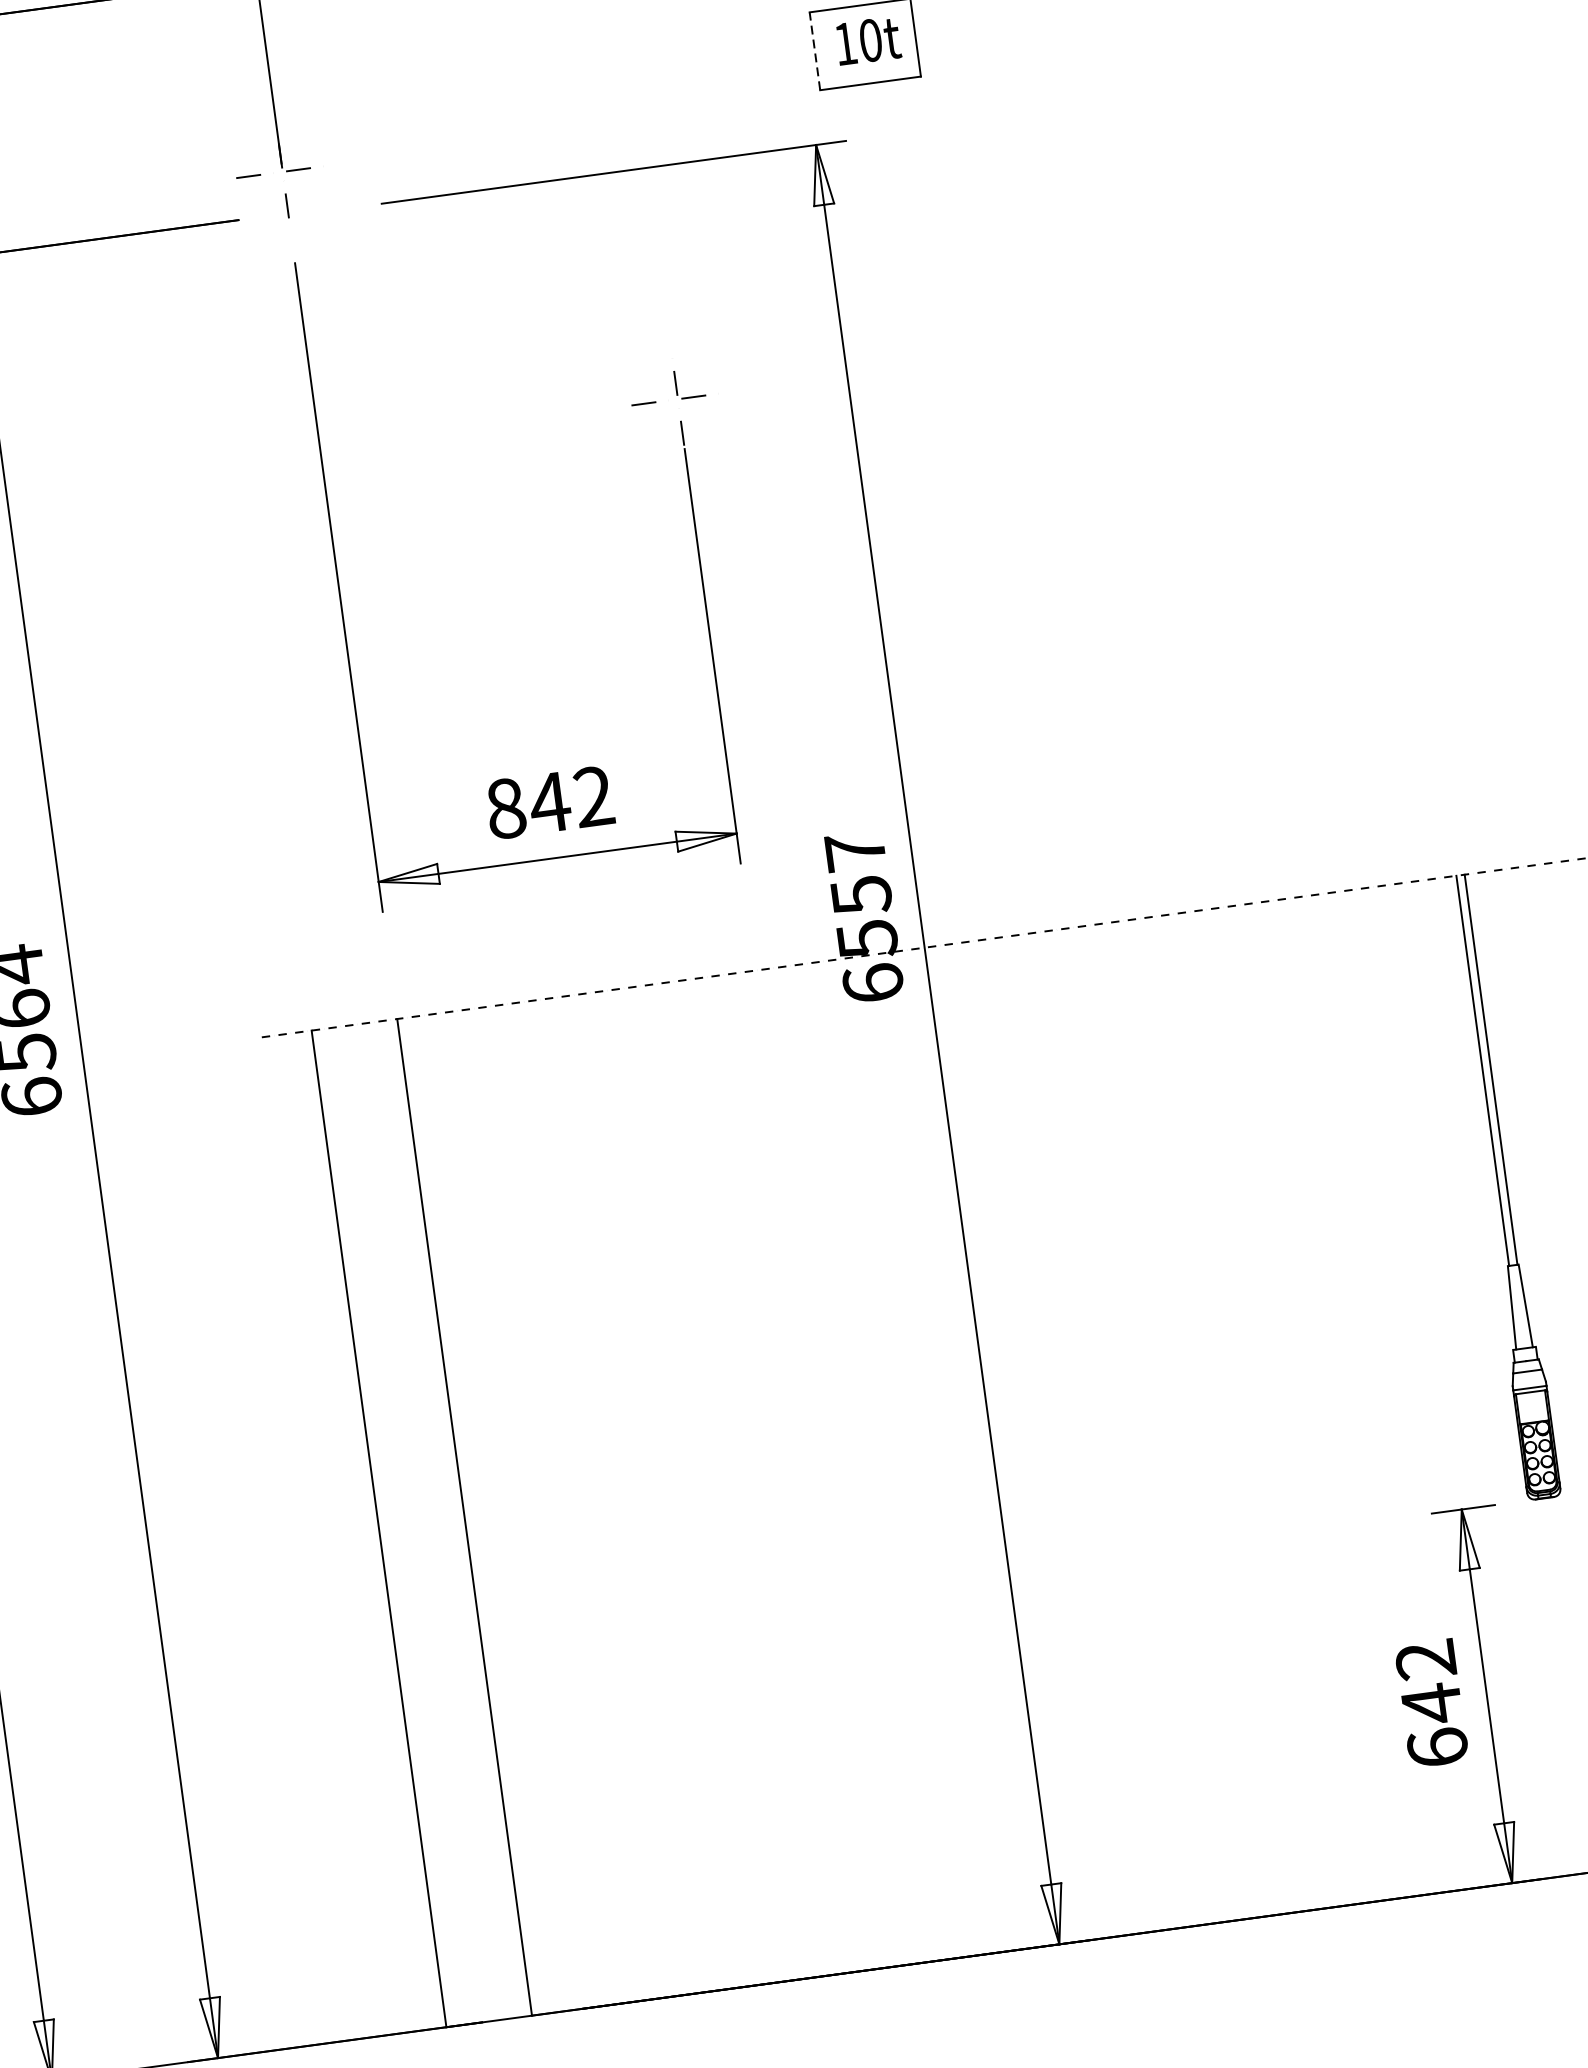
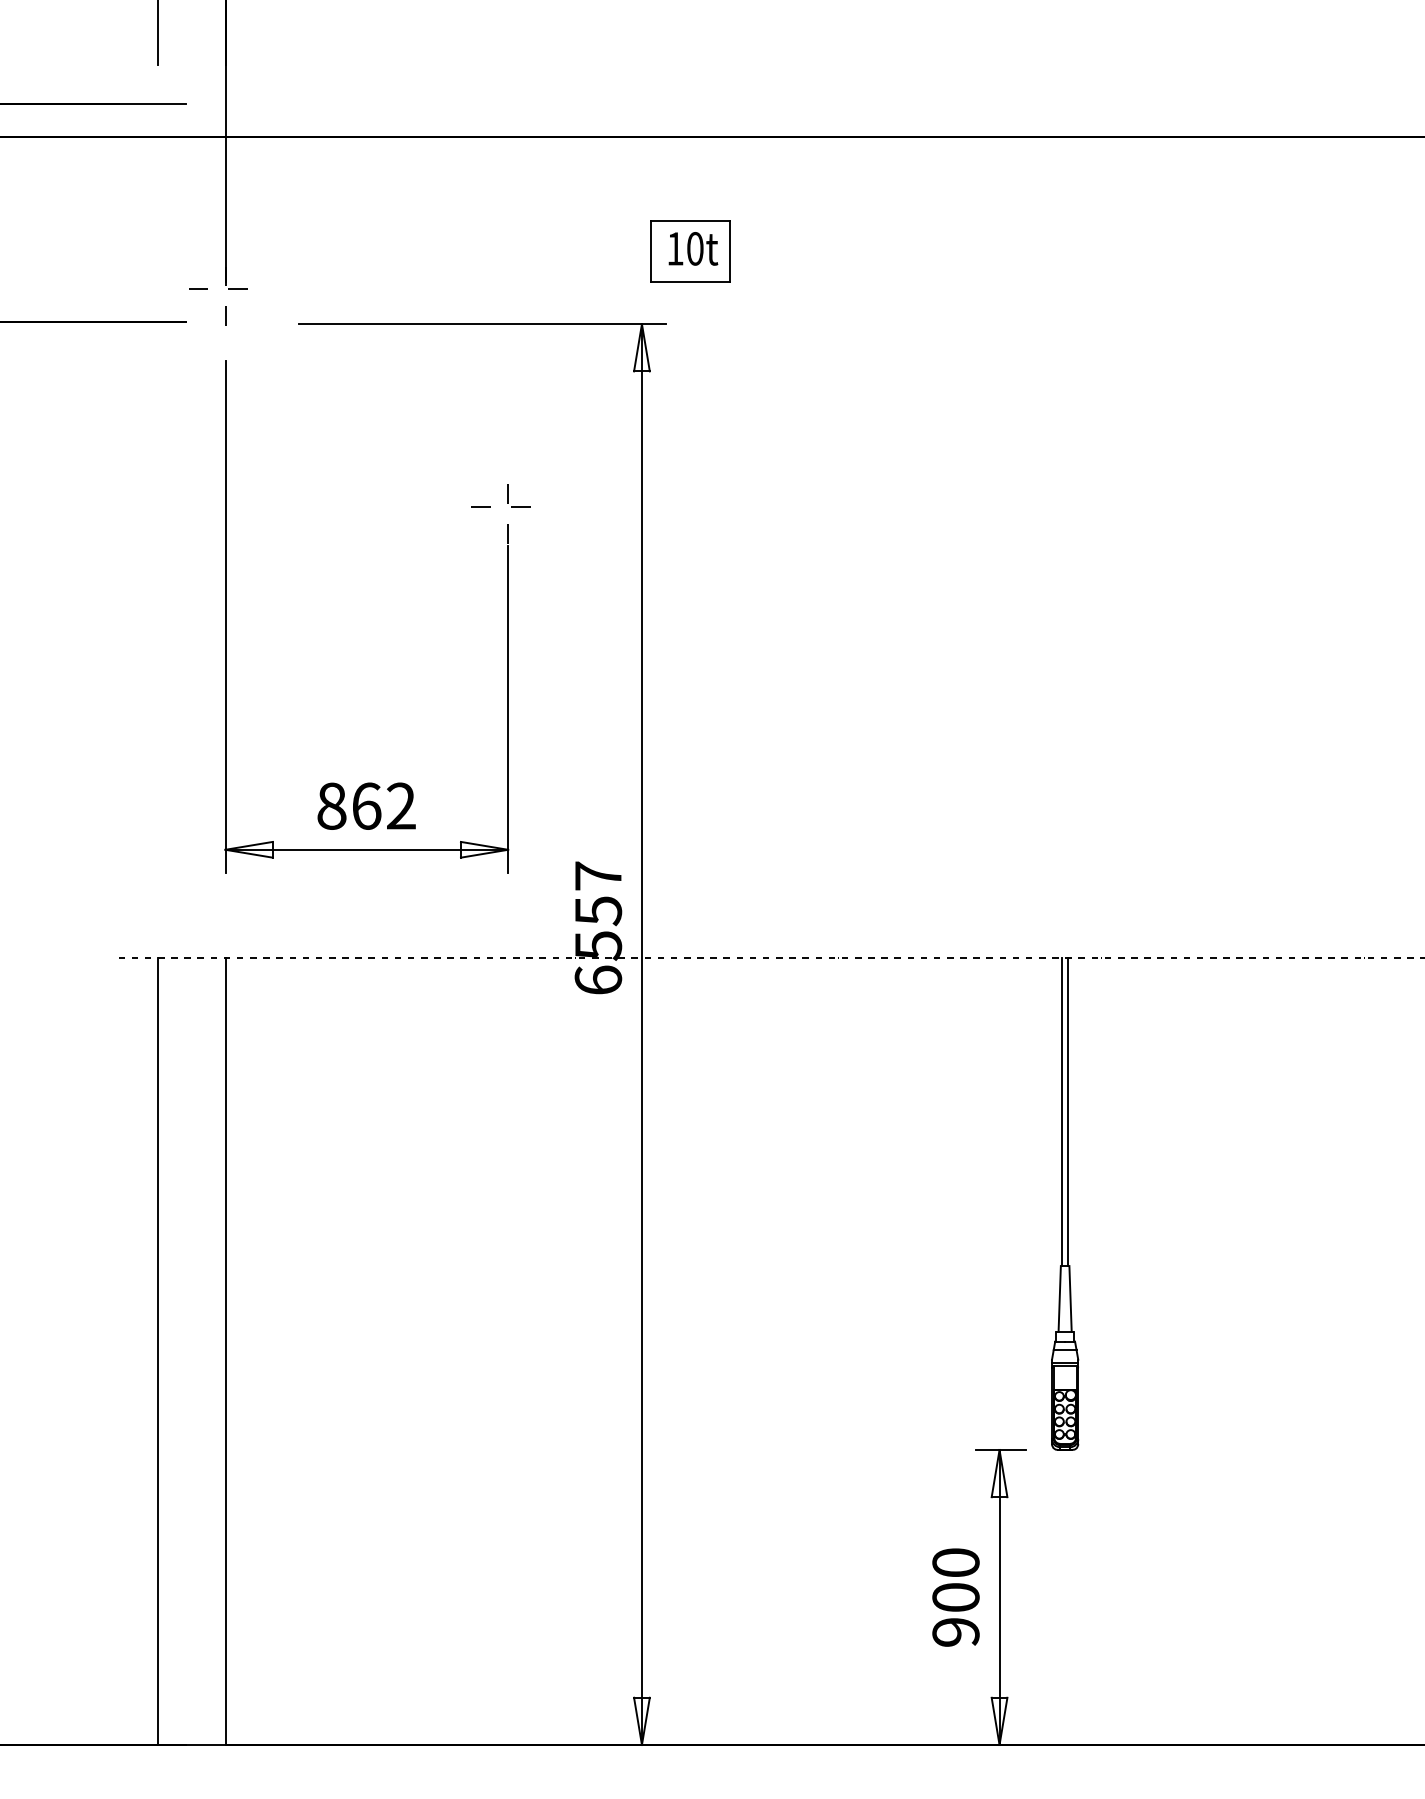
line: (814, 51) -> (650, 251), dashed -> solid
text: (549, 801) -> (366, 805), 842 -> 862
text: (1431, 1703) -> (955, 1597), 642 -> 900

